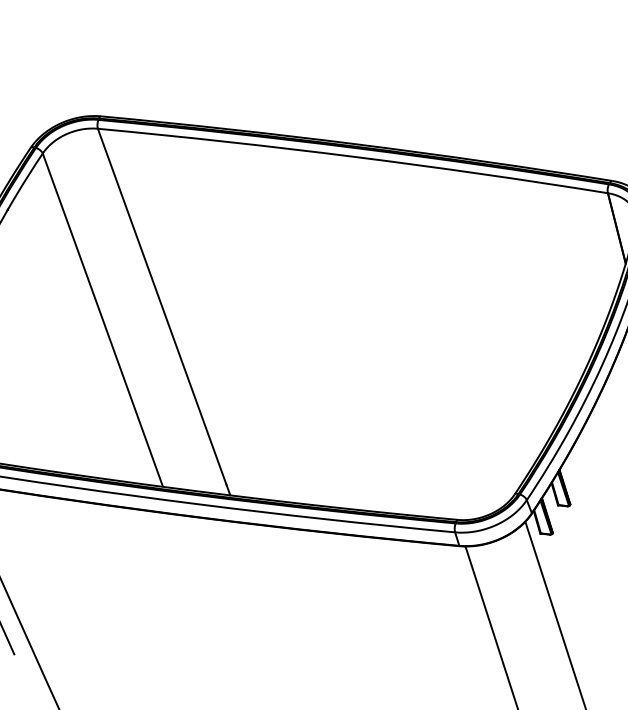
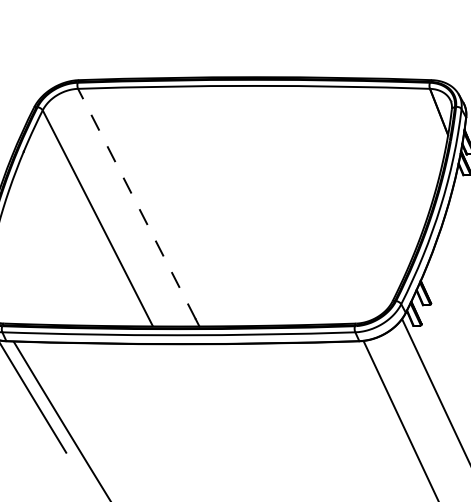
line: (161, 305) -> (136, 203), solid -> dashed

